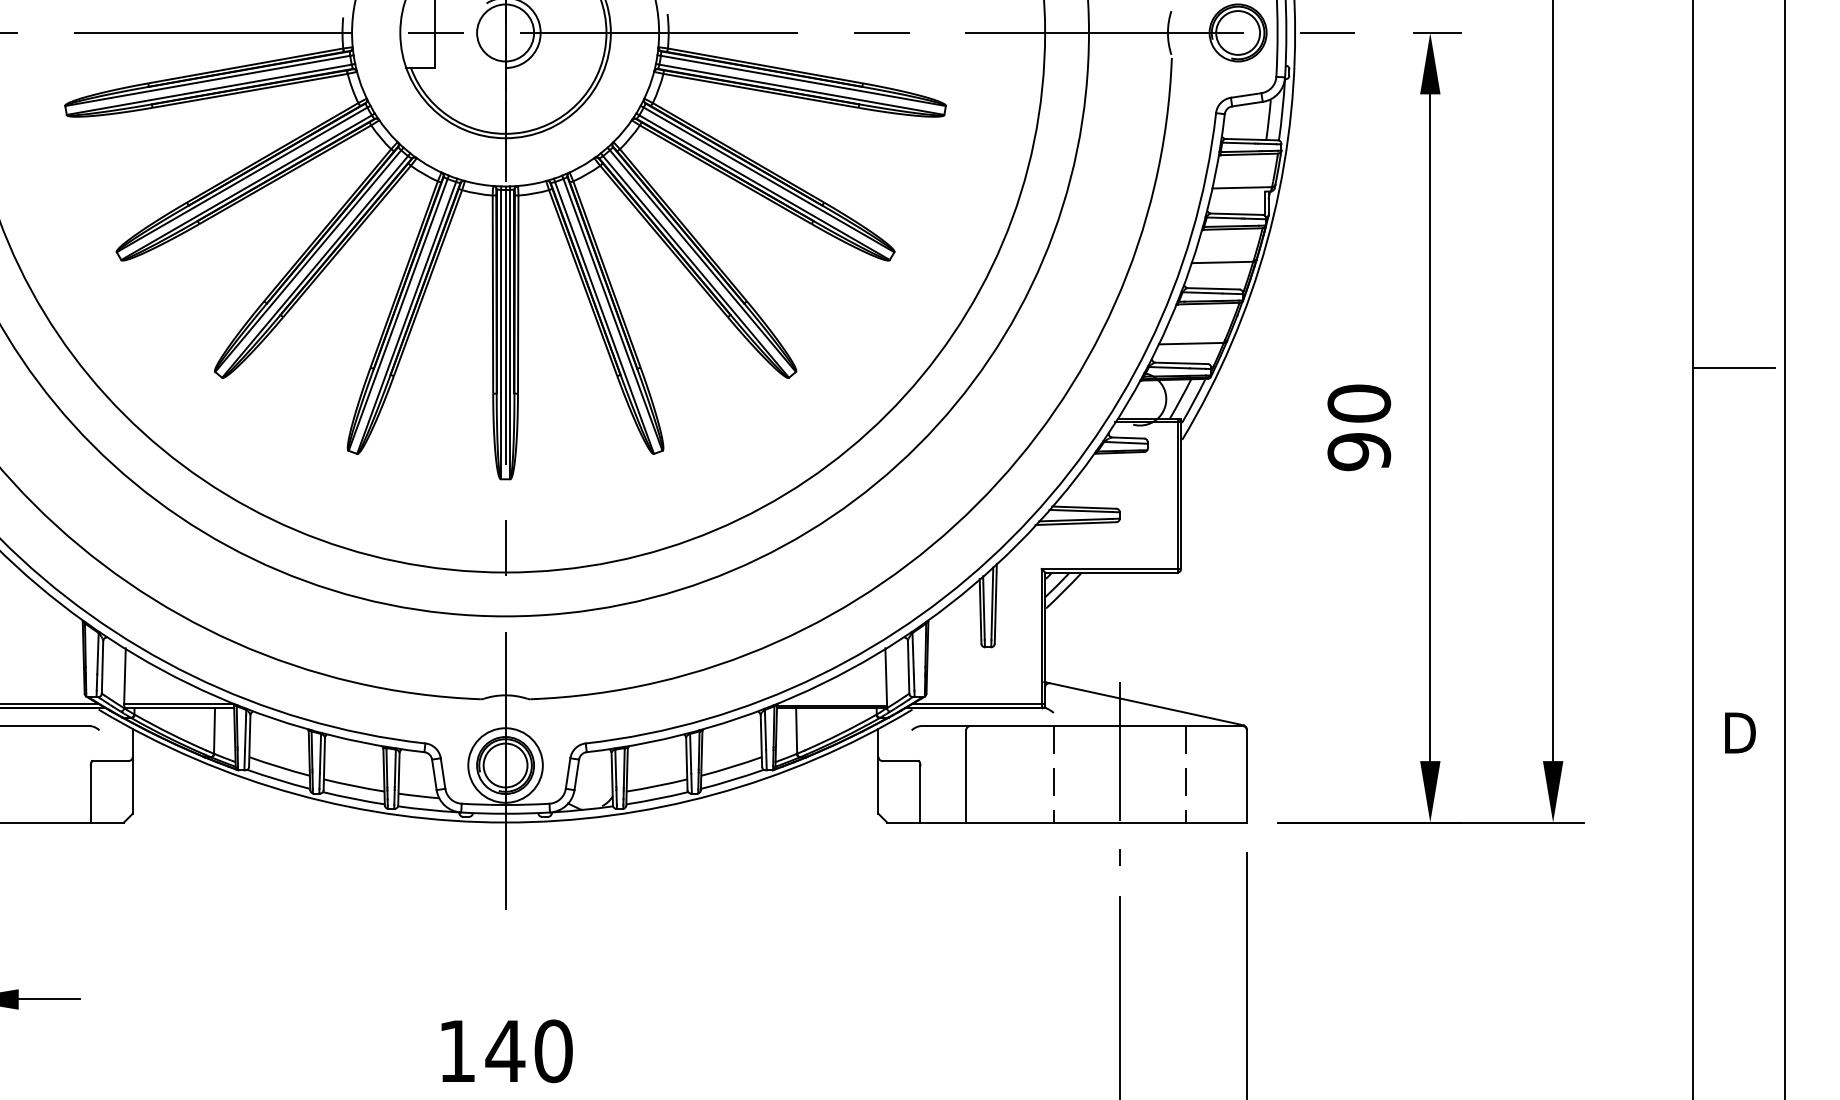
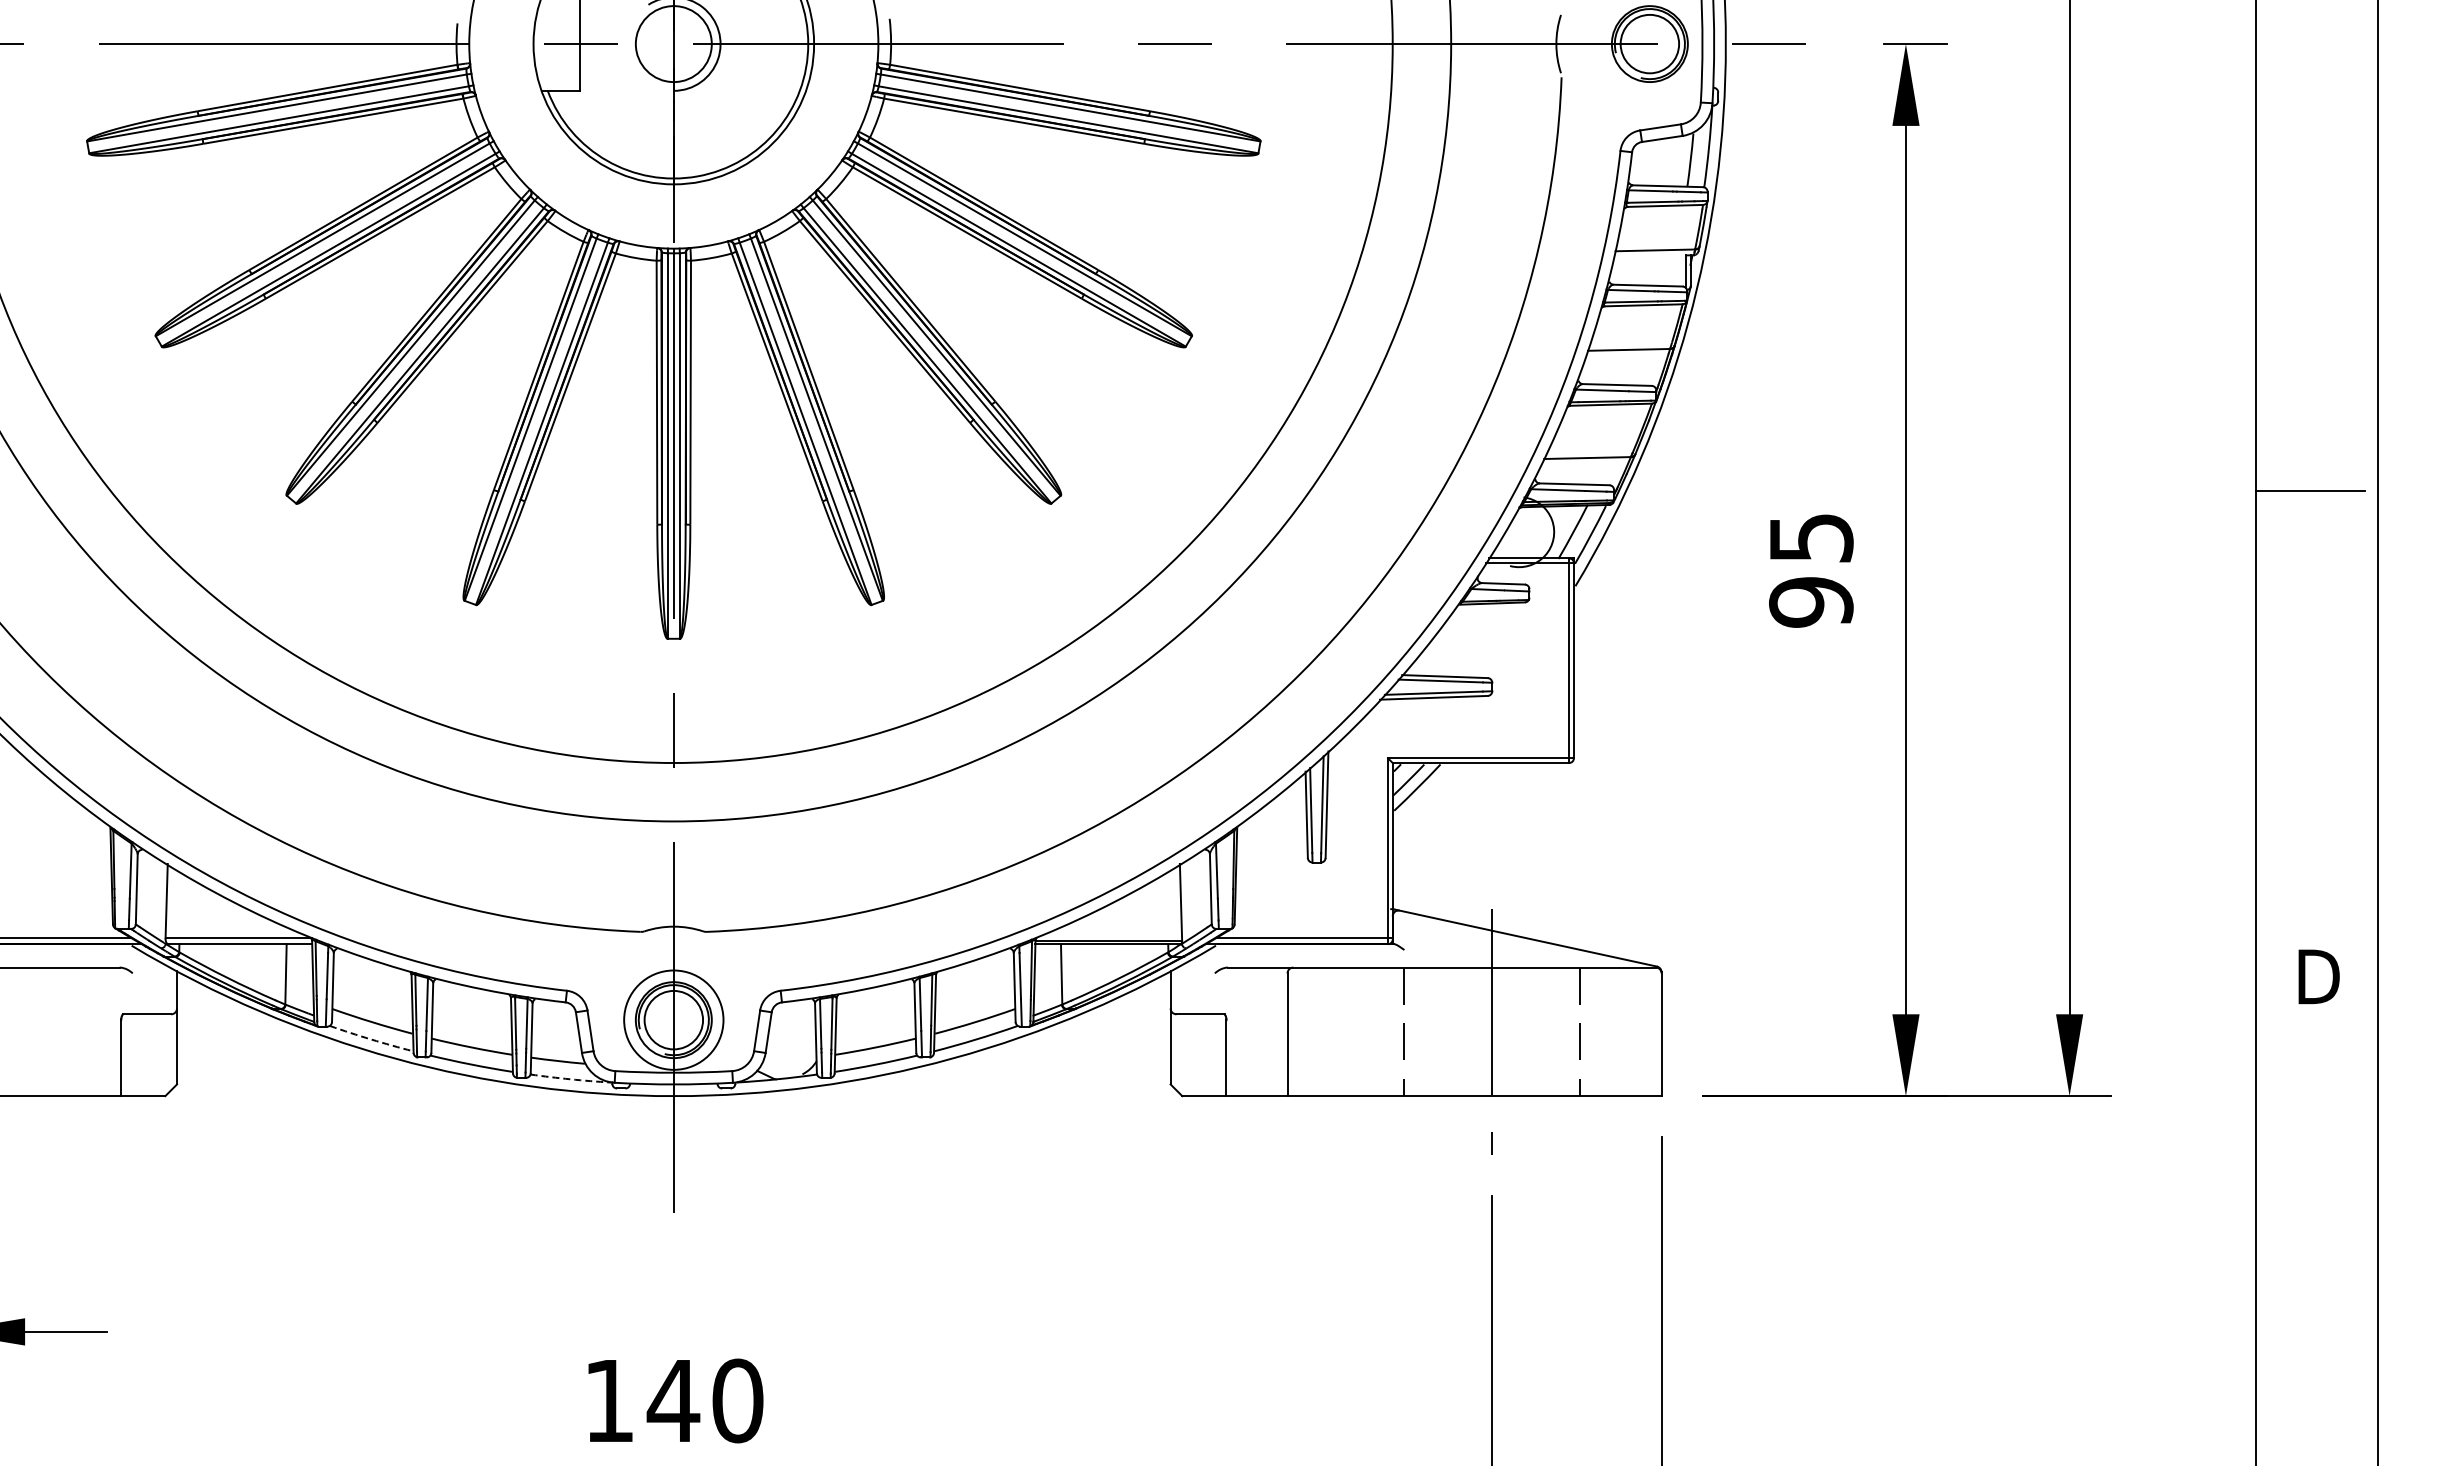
text: (1359, 403) -> (1811, 537), 90 -> 95
arc: (278, 780) -> (371, 1039), solid -> dashed
arc: (428, 810) -> (570, 1079), solid -> dashed

